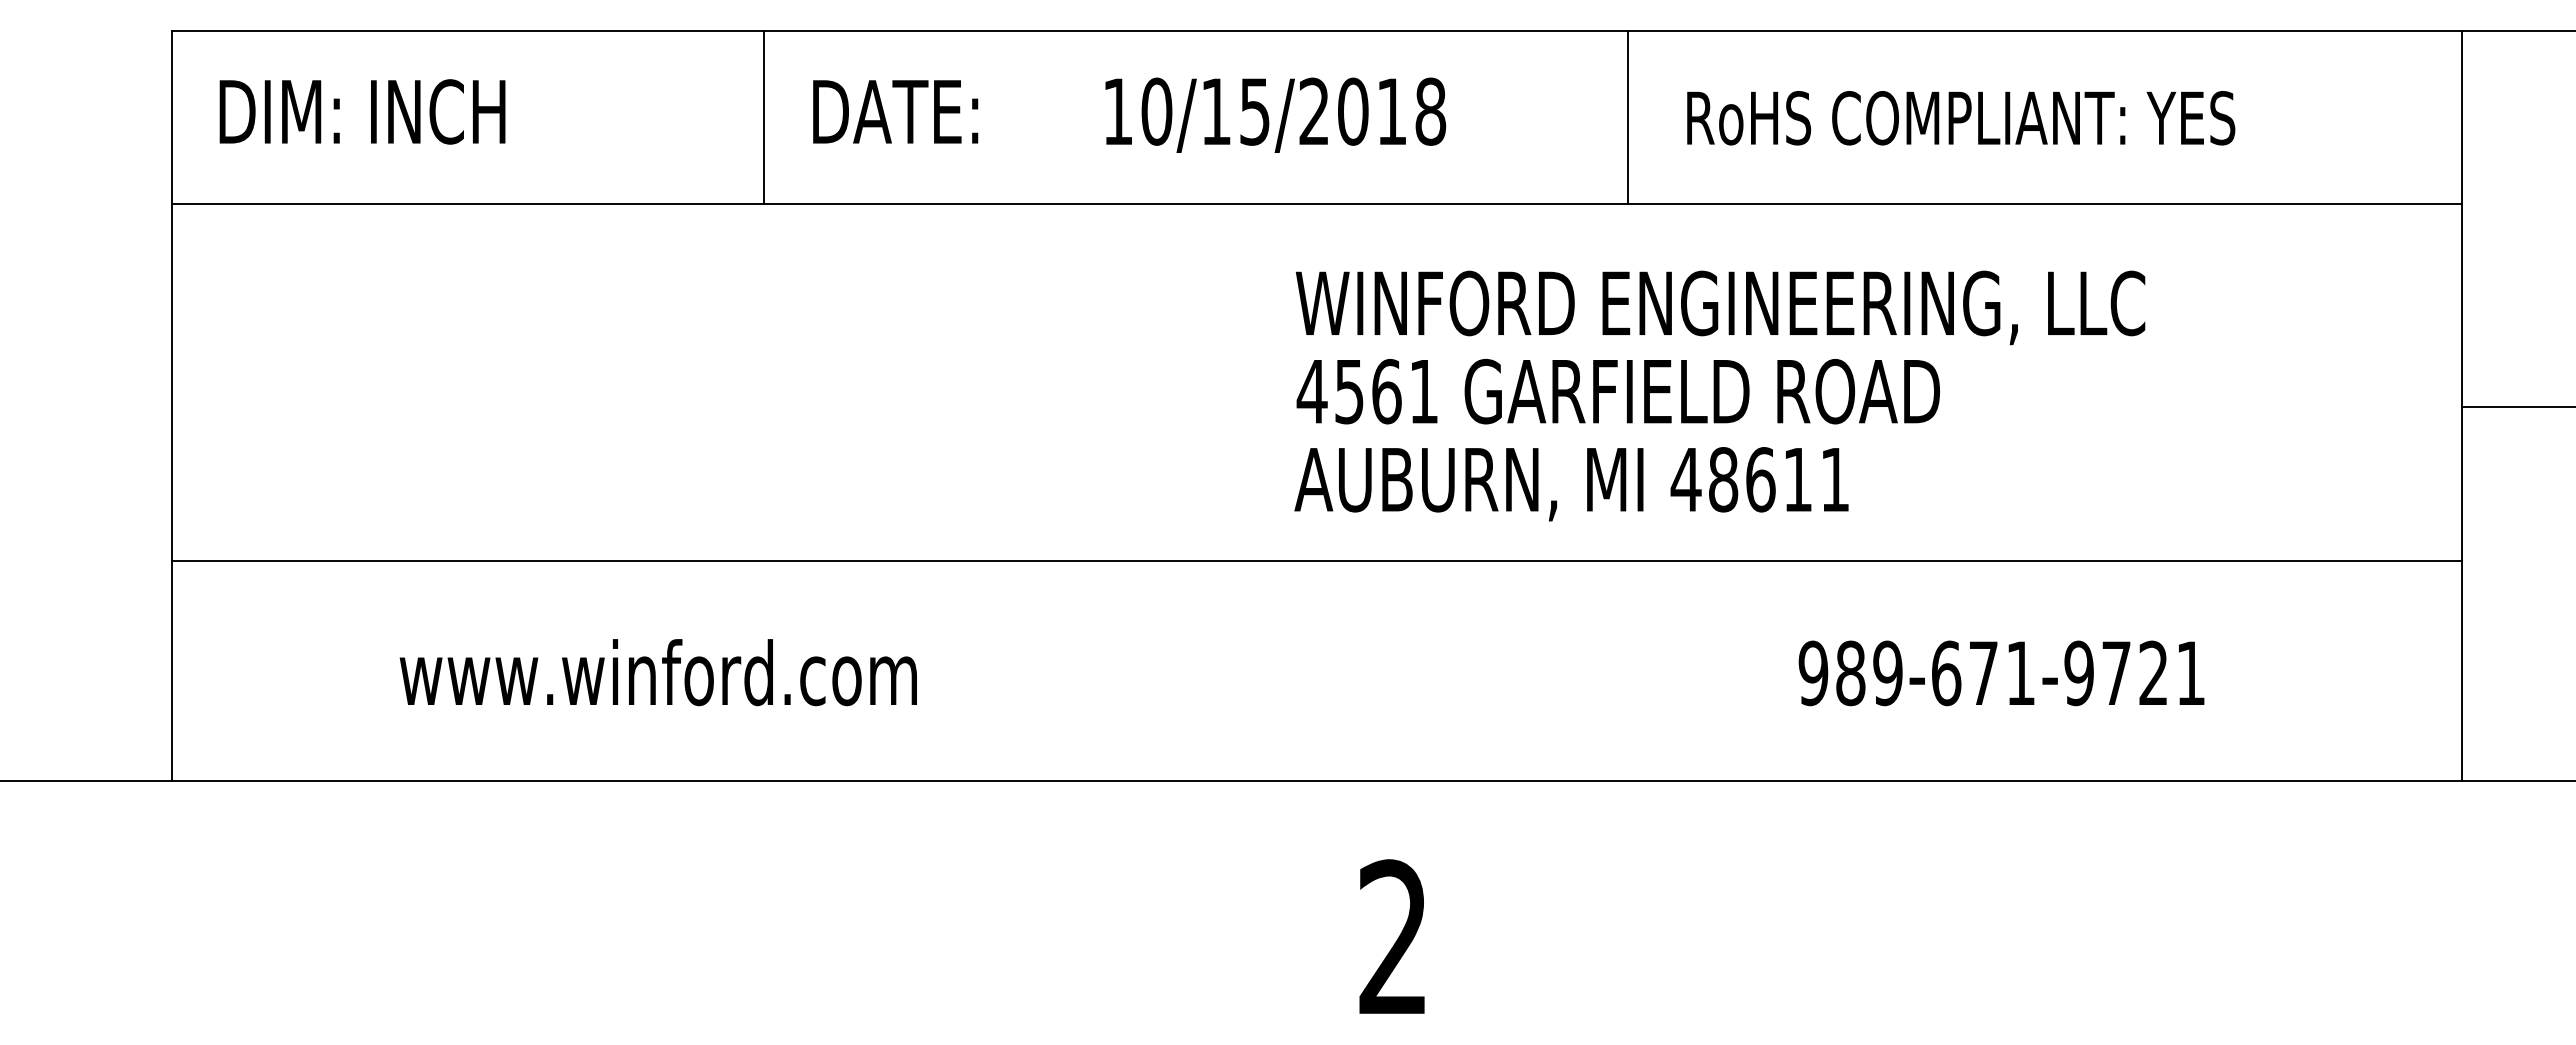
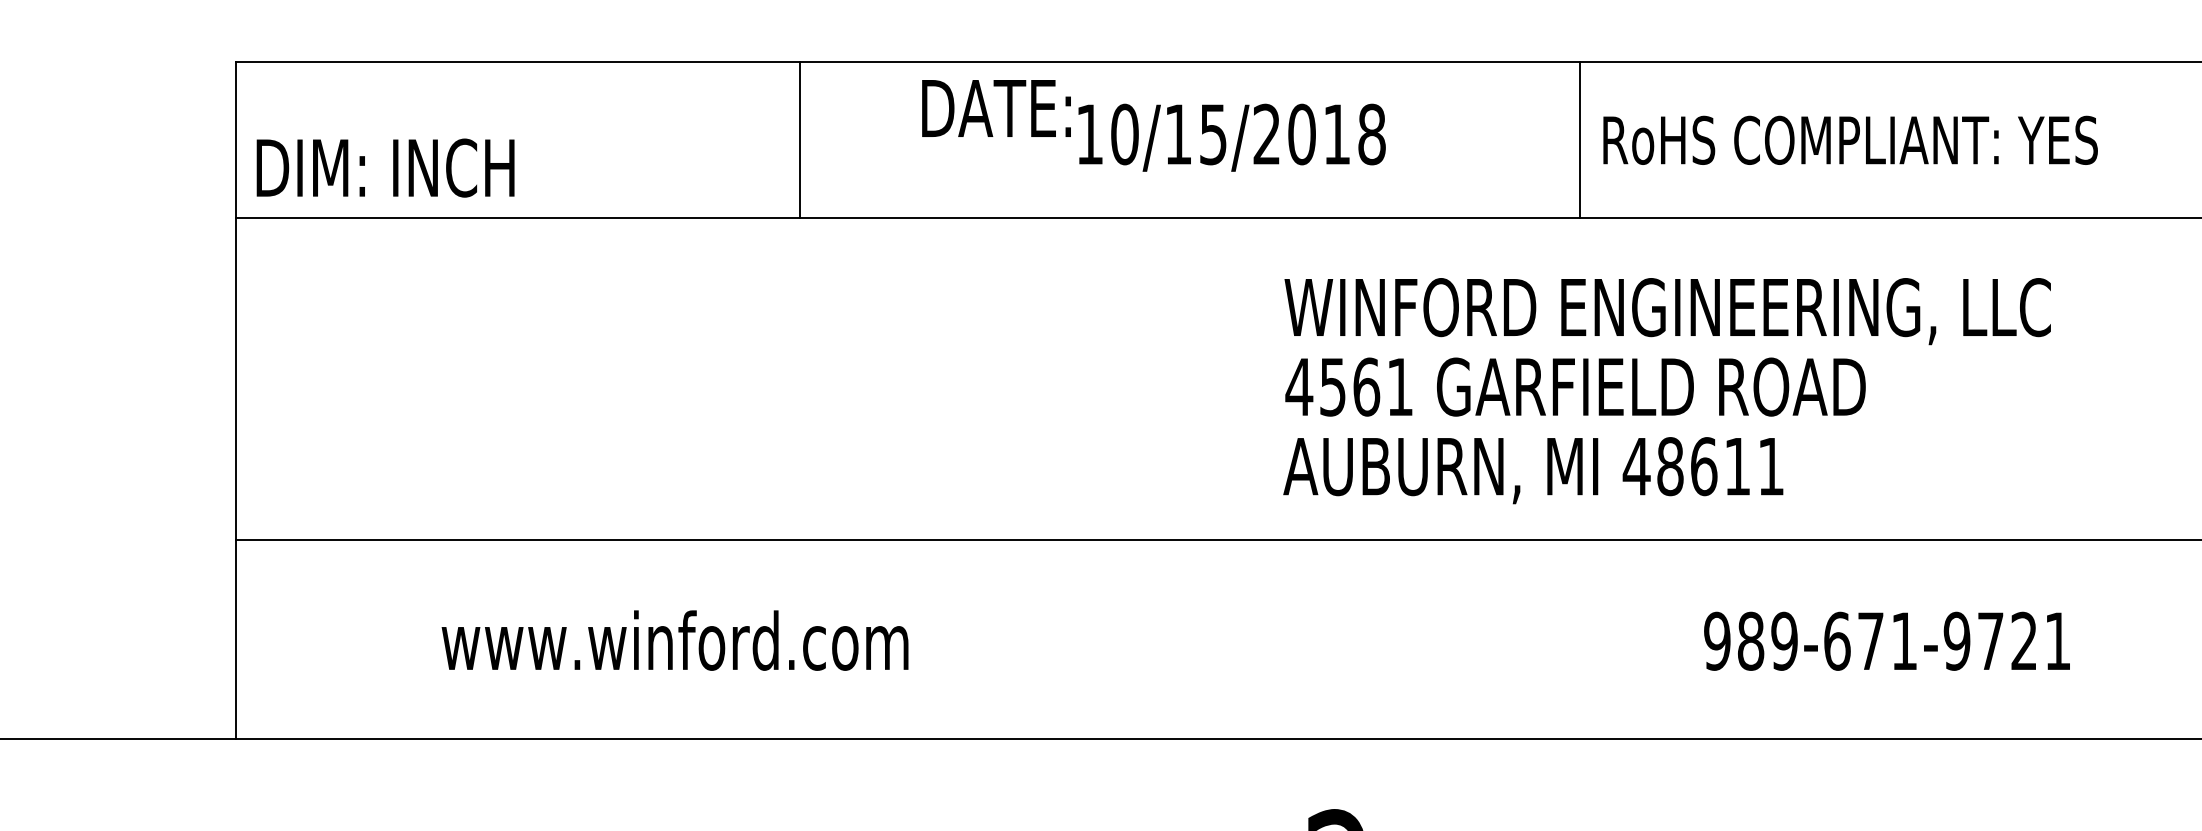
text: (362, 111) -> (385, 167), moved
text: (895, 111) -> (996, 108), moved
line: (764, 117) -> (799, 139), moved
line: (1627, 117) -> (1579, 139), moved
text: (1719, 395) -> (1666, 390), moved

